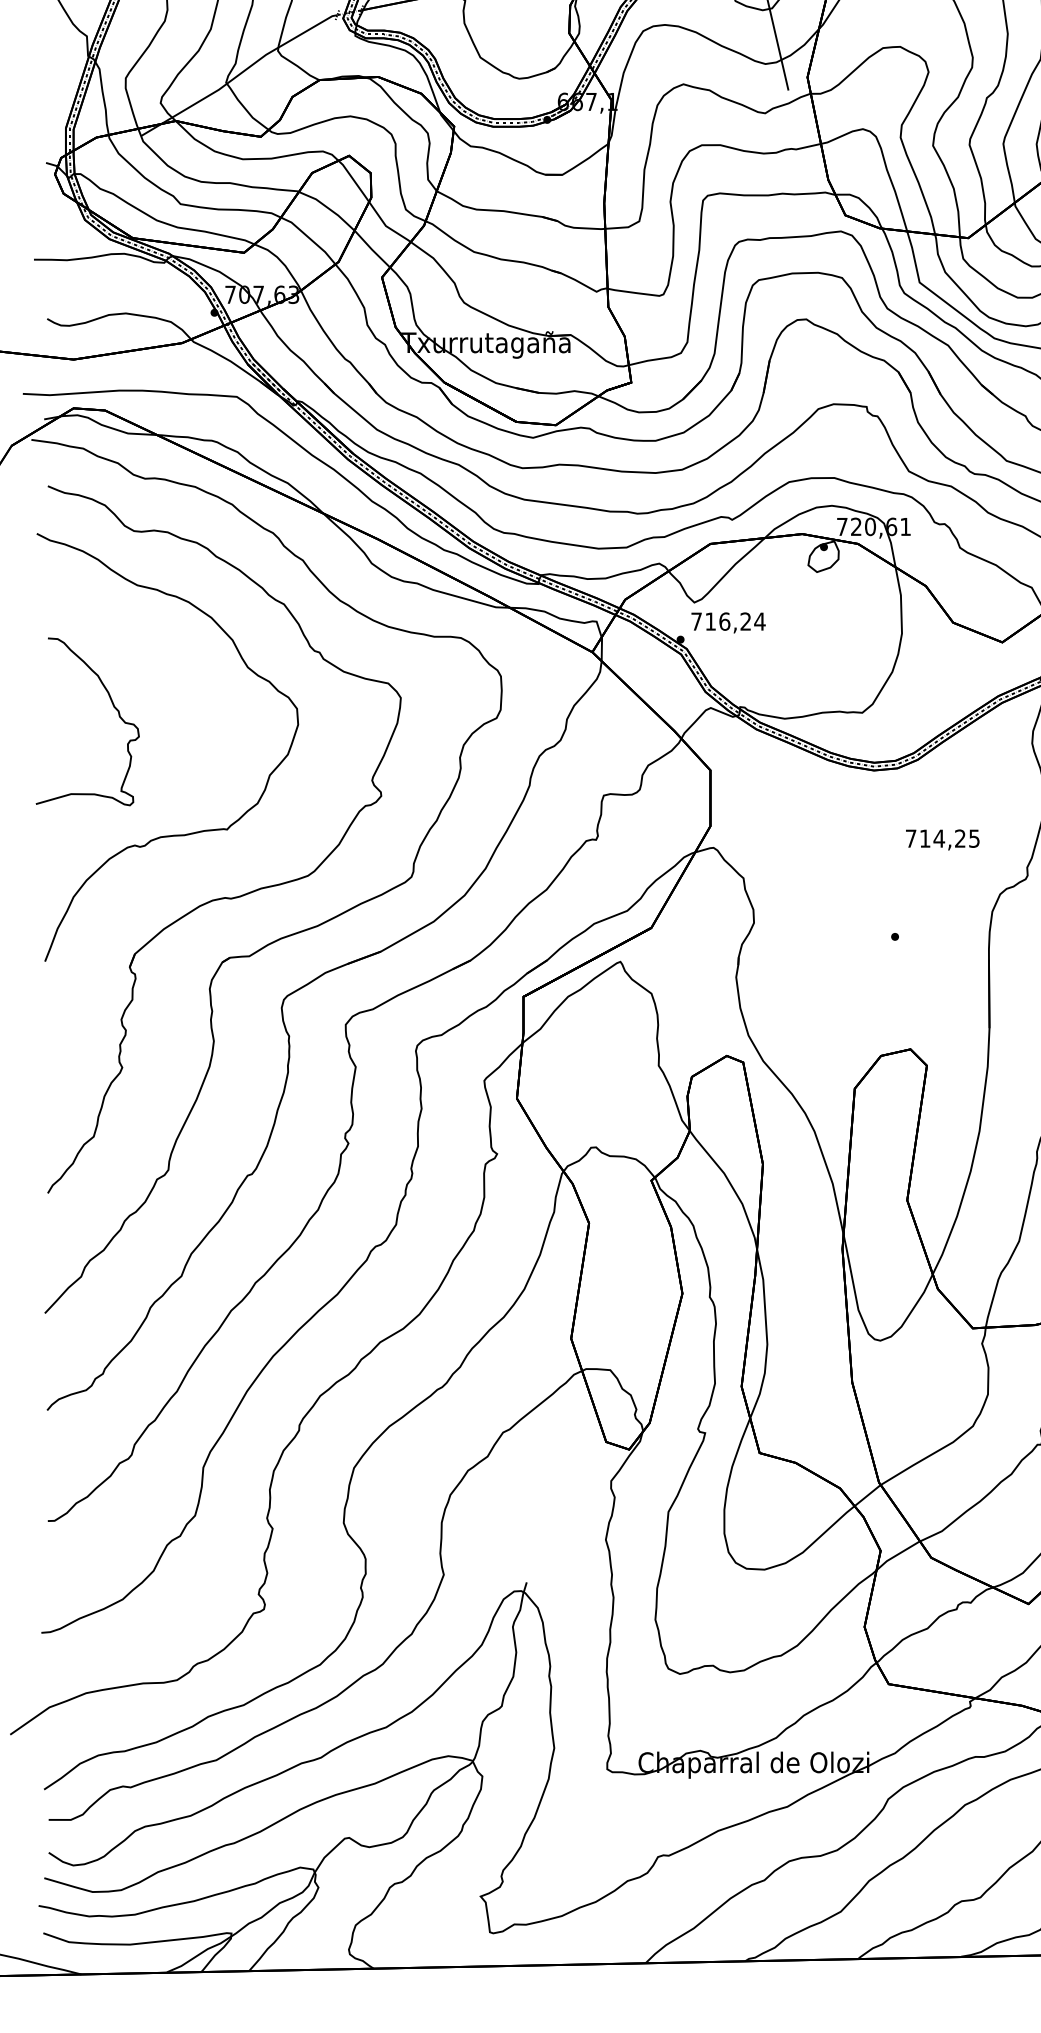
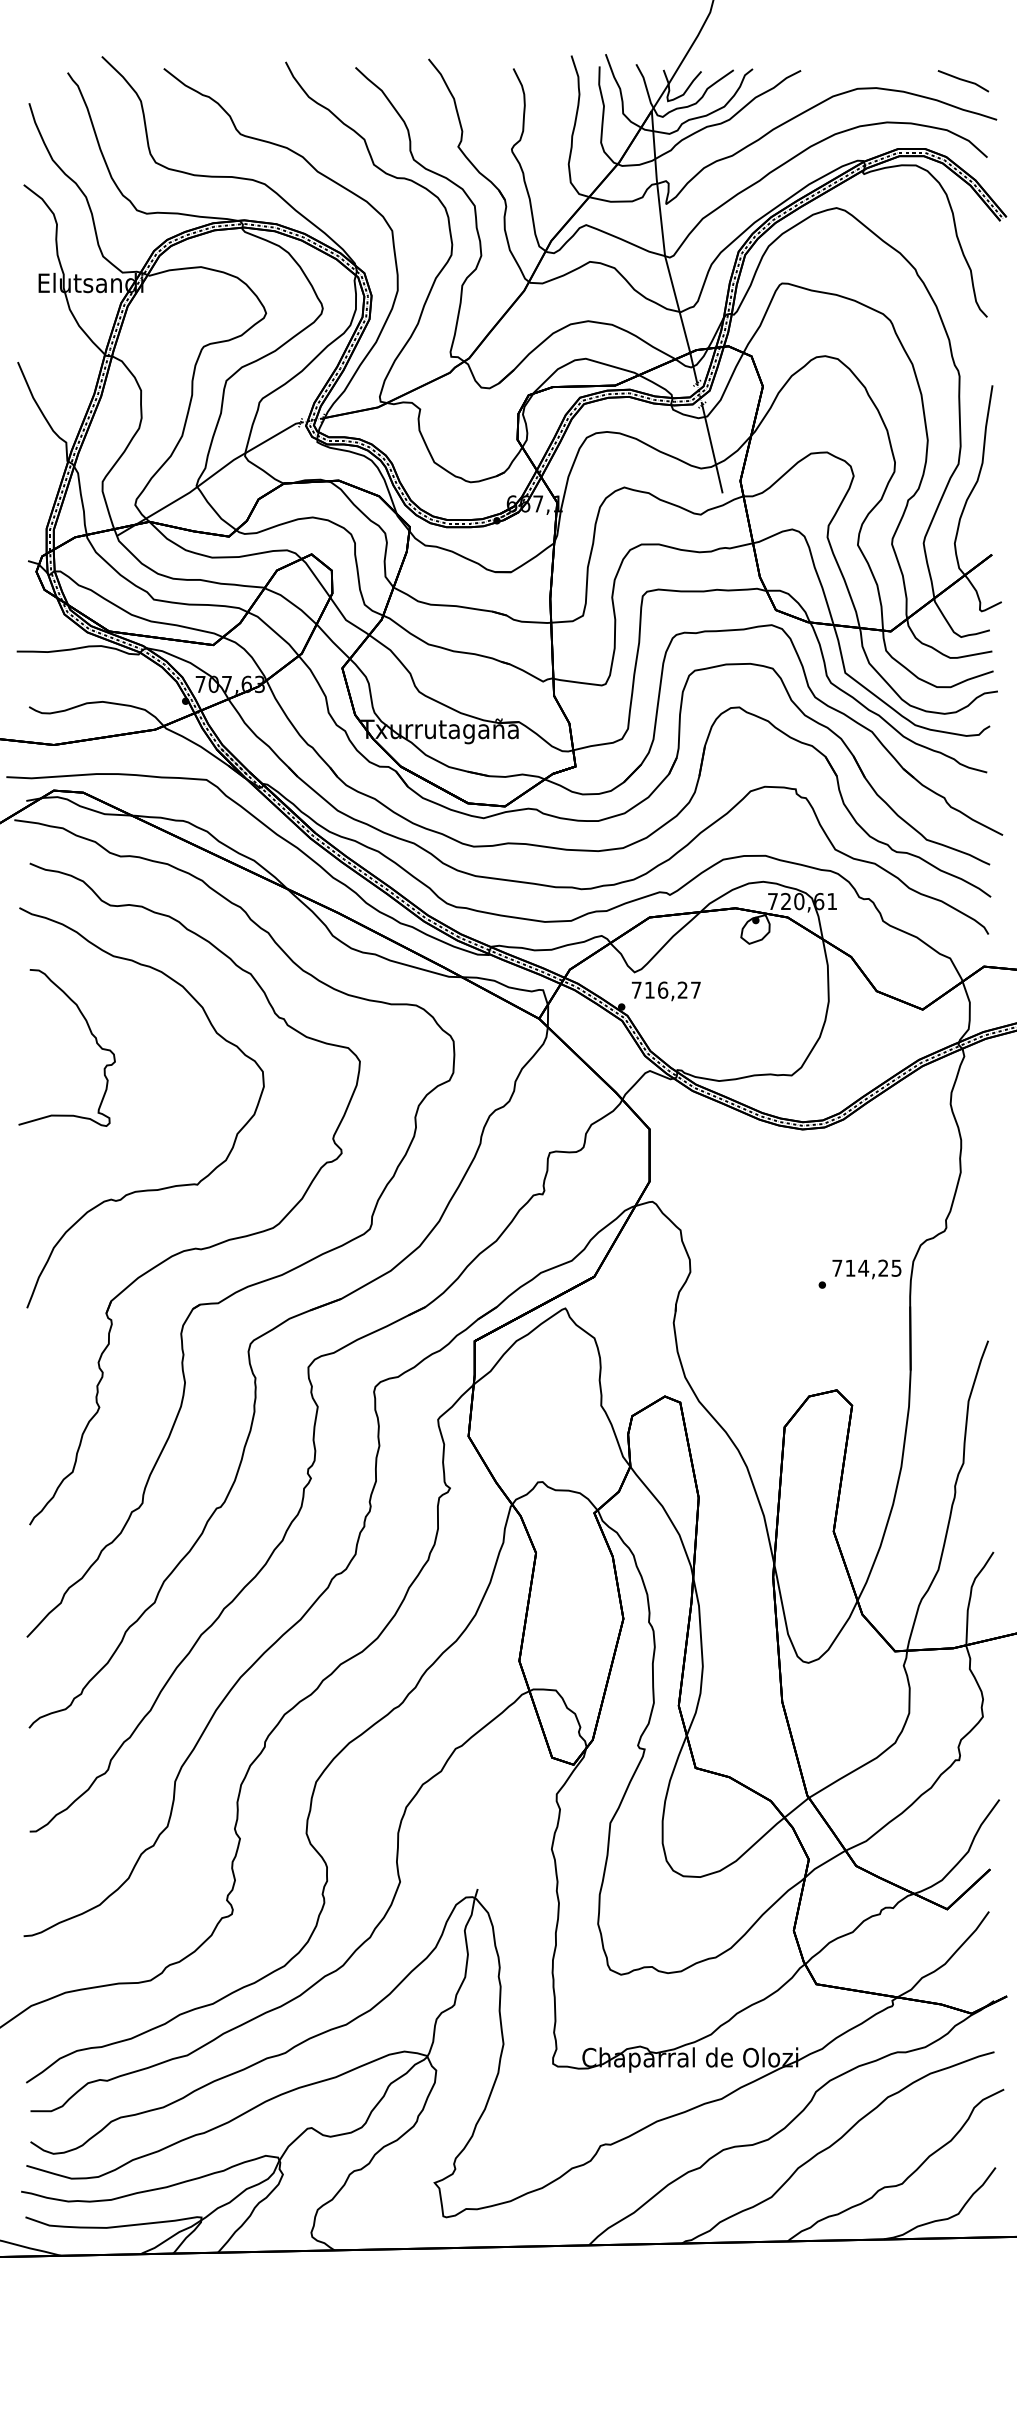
text: (759, 620) -> (695, 989), 716,24 -> 716,27
curve: (112, 706) -> (90, 1033), moved
text: (942, 840) -> (866, 1269), moved

